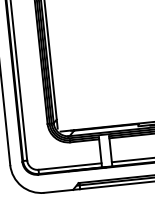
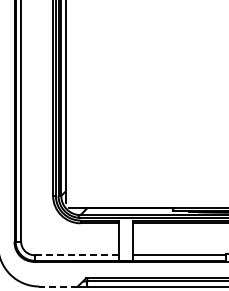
line: (70, 166) -> (77, 255), solid -> dashed
line: (58, 191) -> (58, 286), solid -> dashed

